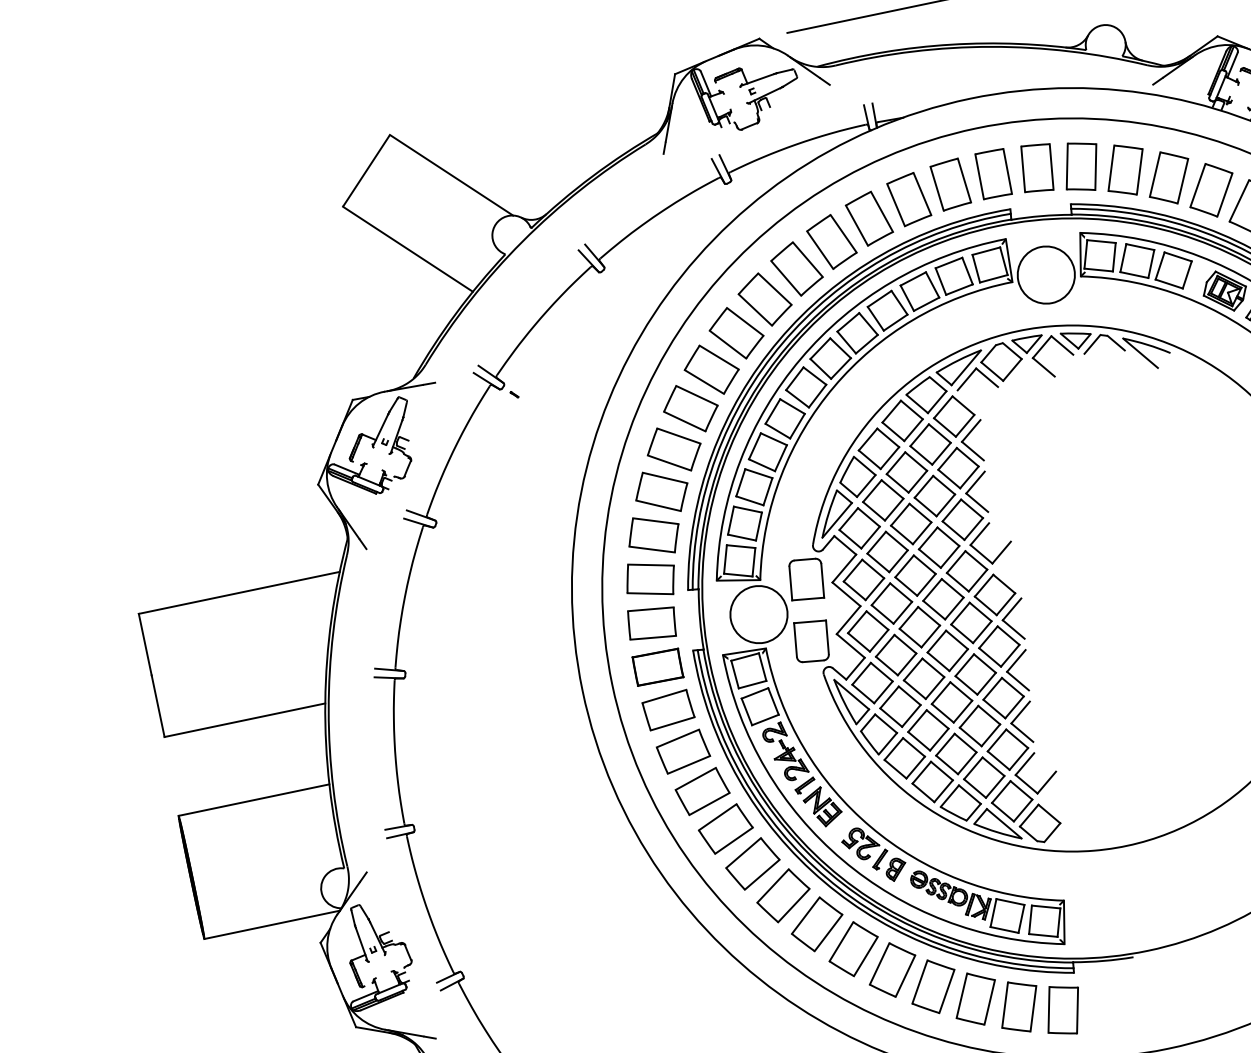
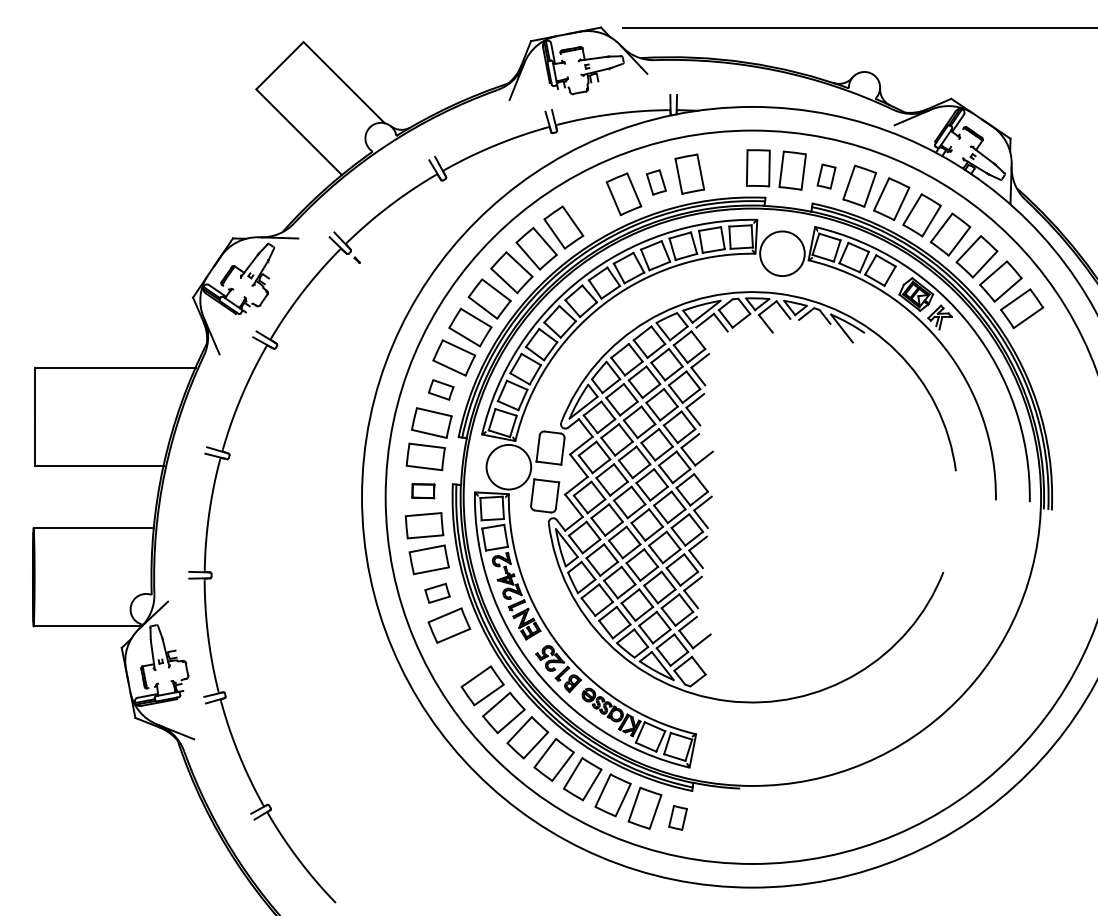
part: (1081, 166) -> (826, 176), size x0.6
part: (950, 184) -> (723, 169), removed
part: (869, 218) -> (656, 182), size x0.6
part: (796, 269) -> (592, 209), removed
part: (652, 535) -> (440, 389), size x0.6
part: (657, 666) -> (423, 490), size x0.6
part: (702, 791) -> (437, 593), size x0.6
part: (752, 863) -> (464, 656), removed
part: (1062, 1009) -> (677, 817), size x0.6

